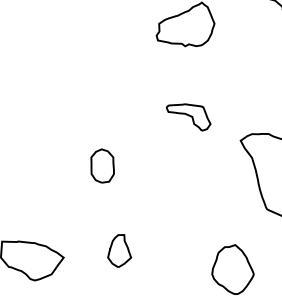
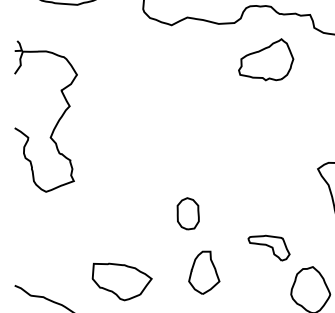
part: (188, 116) -> (268, 247), moved
part: (101, 165) -> (187, 213), moved
part: (118, 250) -> (203, 272), size x1.4

